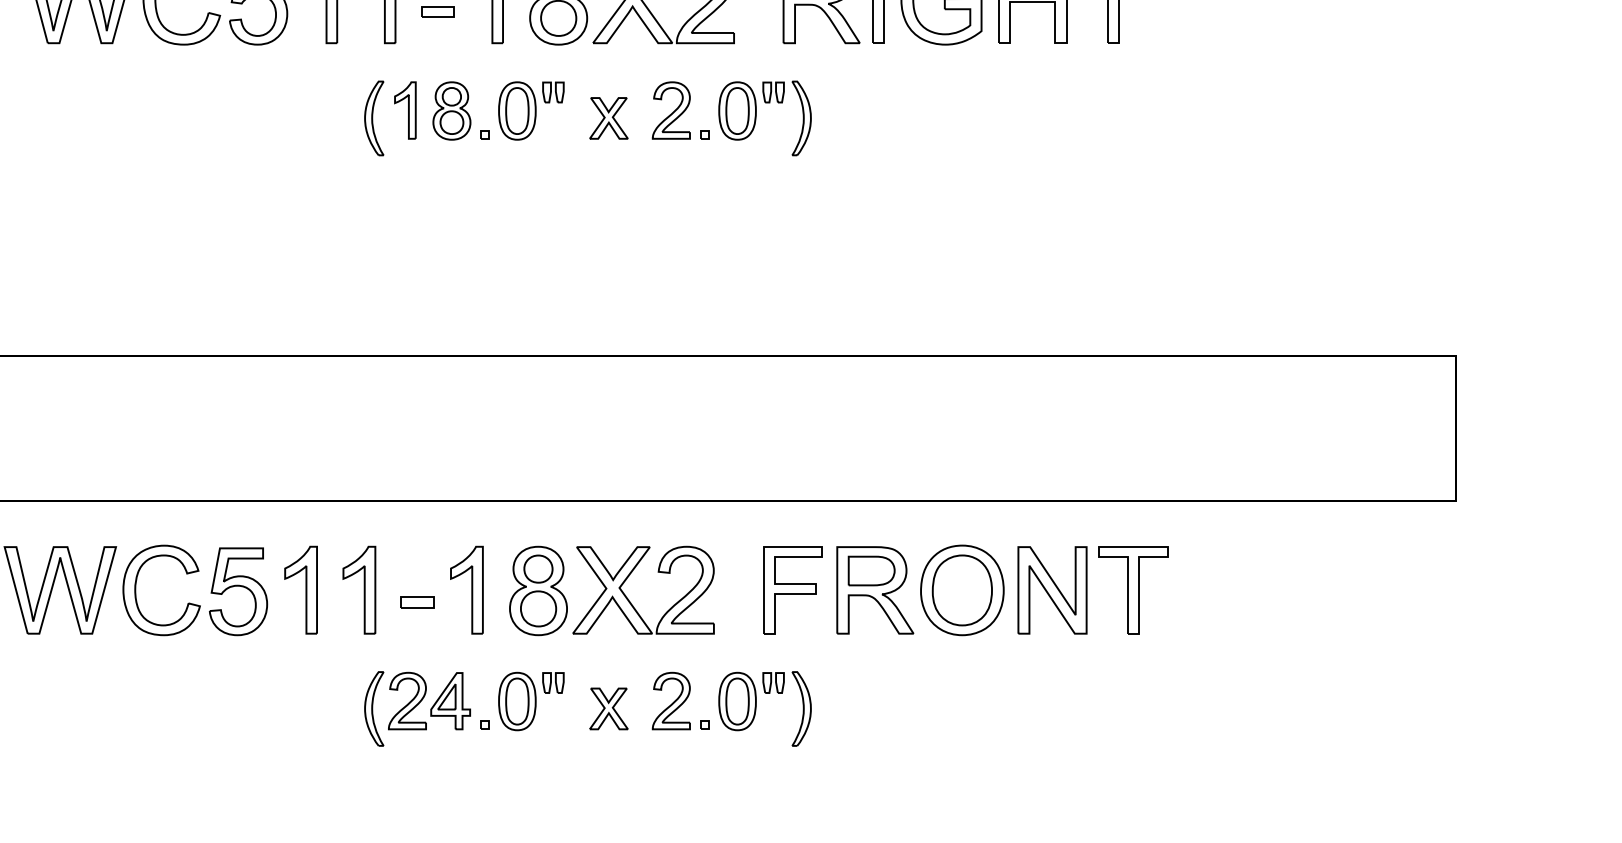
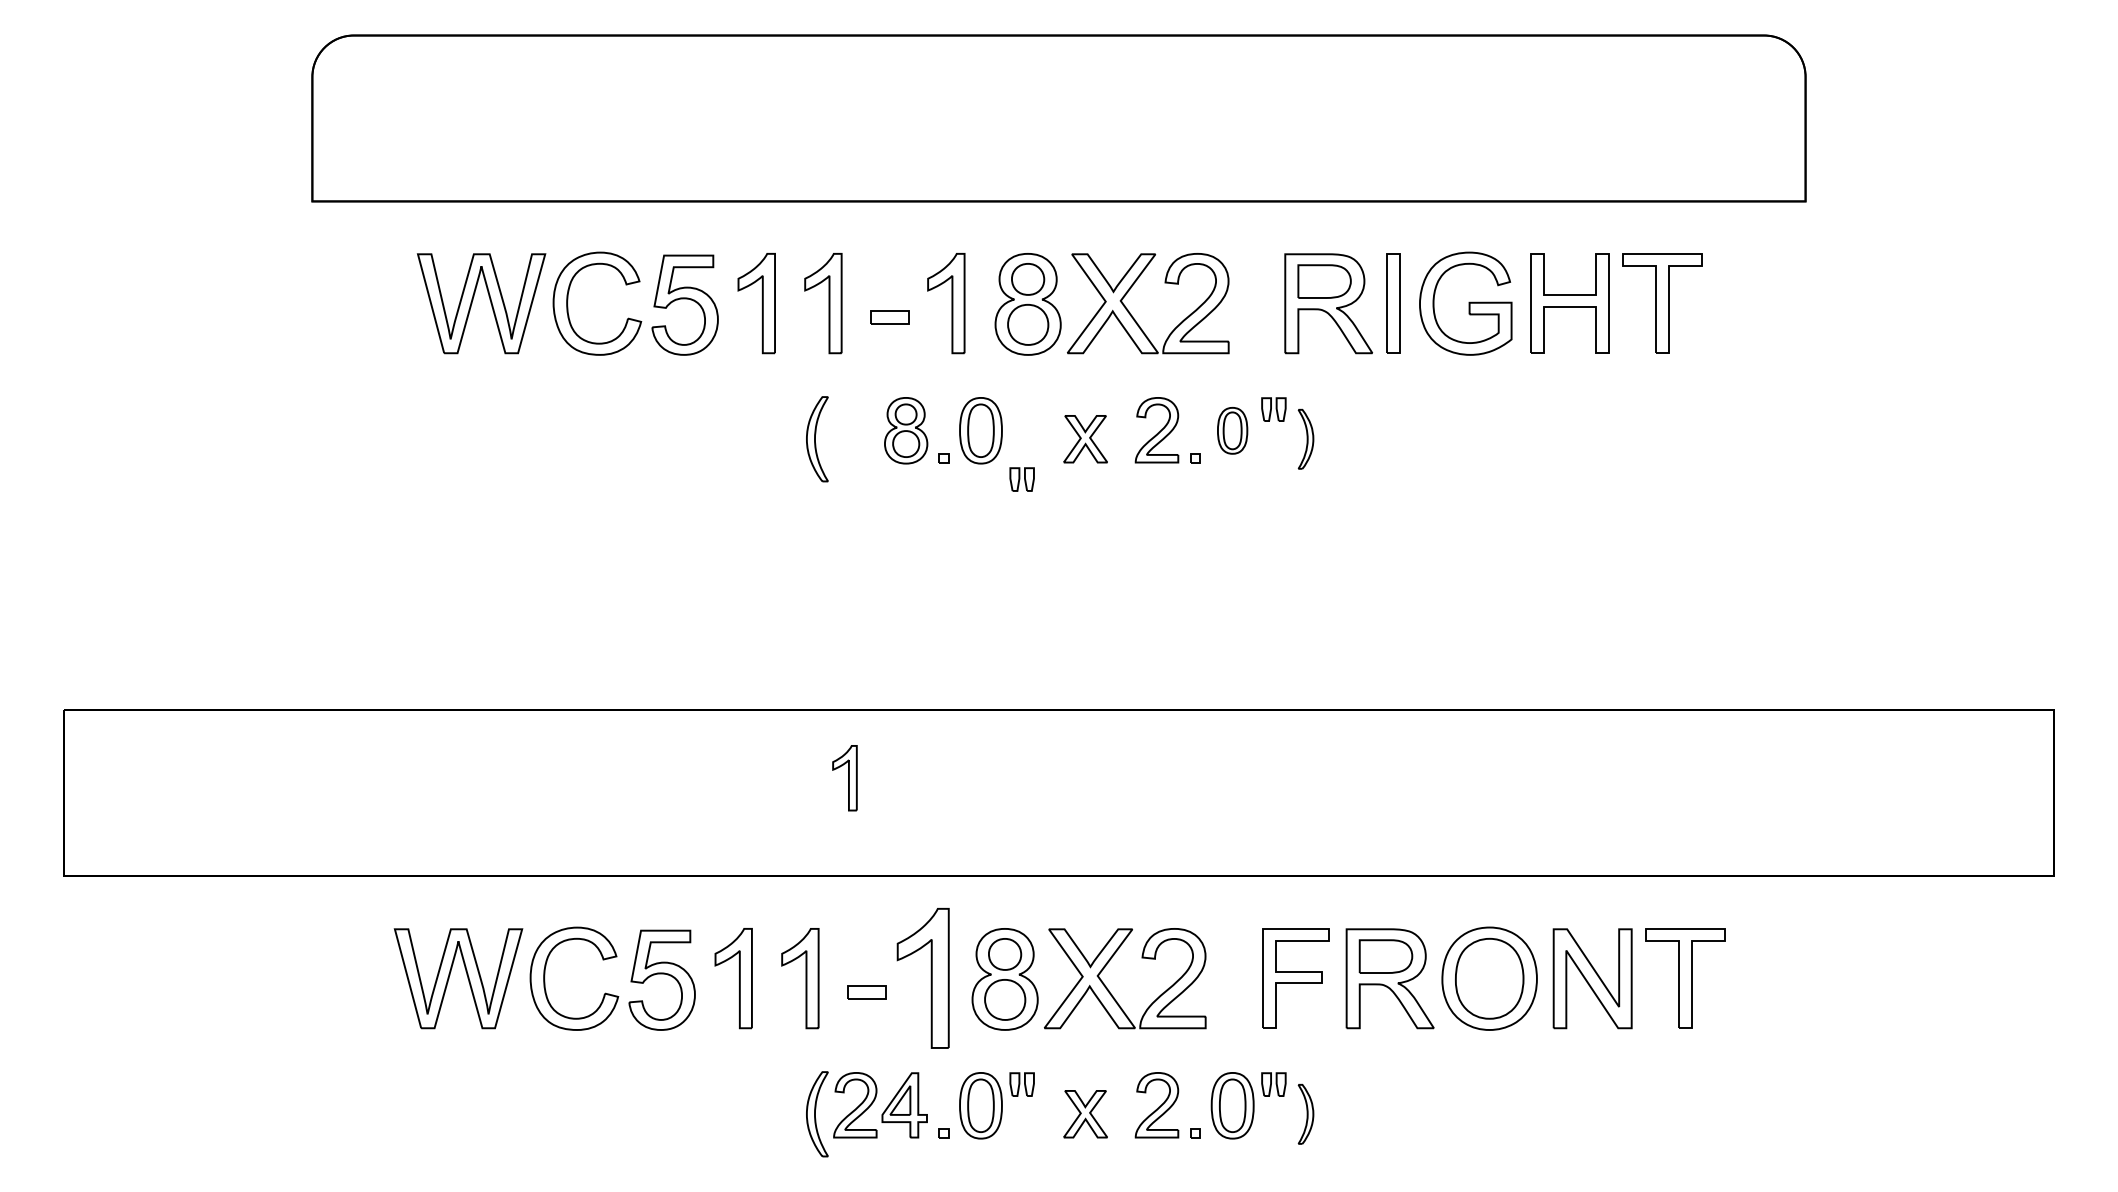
part: (552, 92) -> (1021, 479), moved
part: (404, 110) -> (844, 778), moved
part: (737, 110) -> (1232, 430), size x0.7
part: (801, 118) -> (1305, 439), size x0.7
part: (467, 590) -> (923, 978), size x1.4
part: (801, 709) -> (1305, 1114), size x0.7

